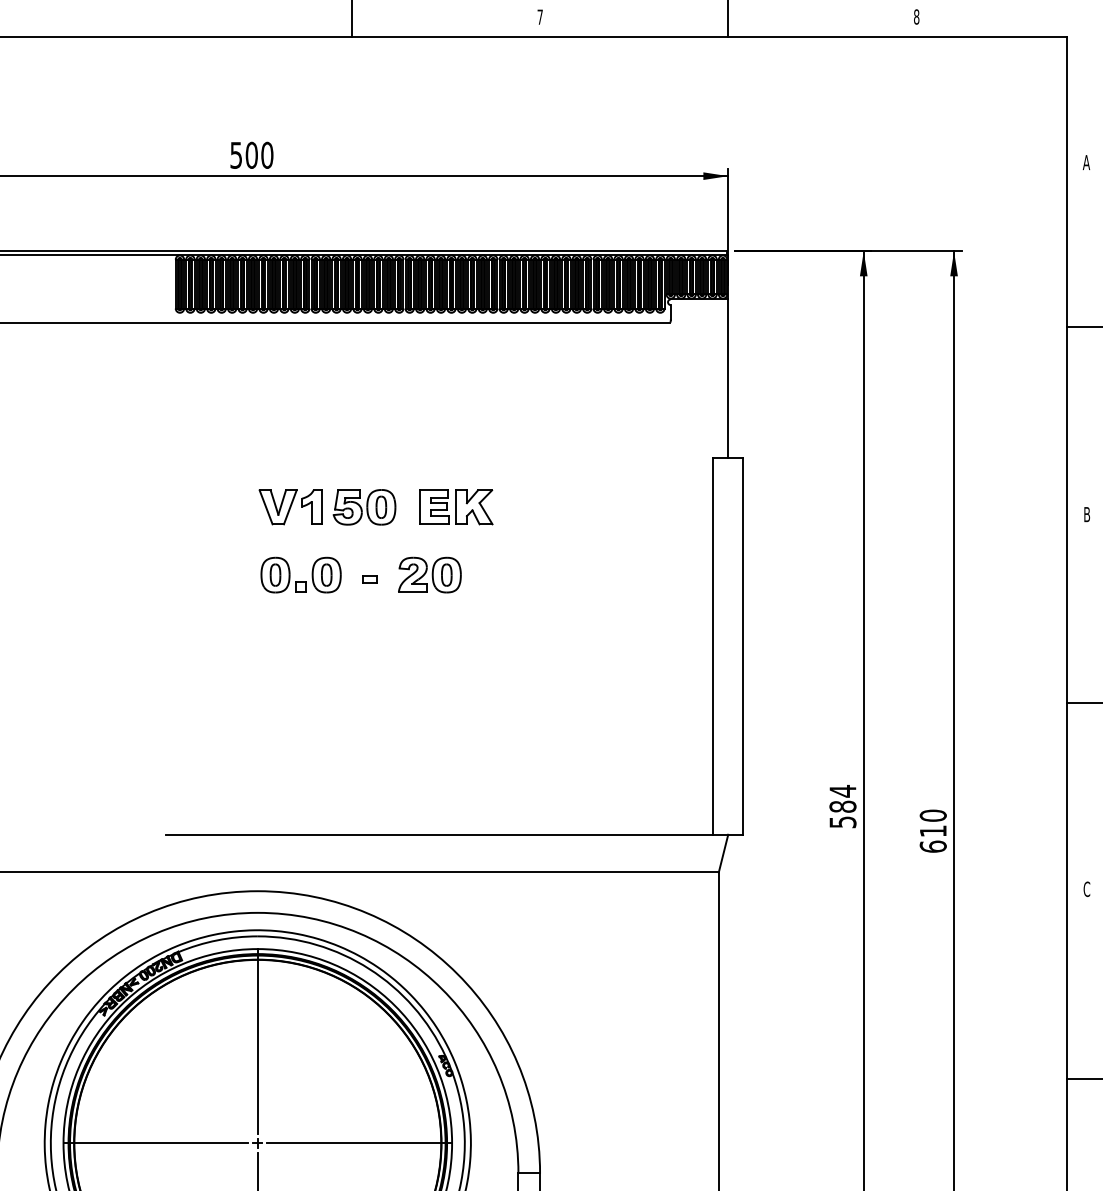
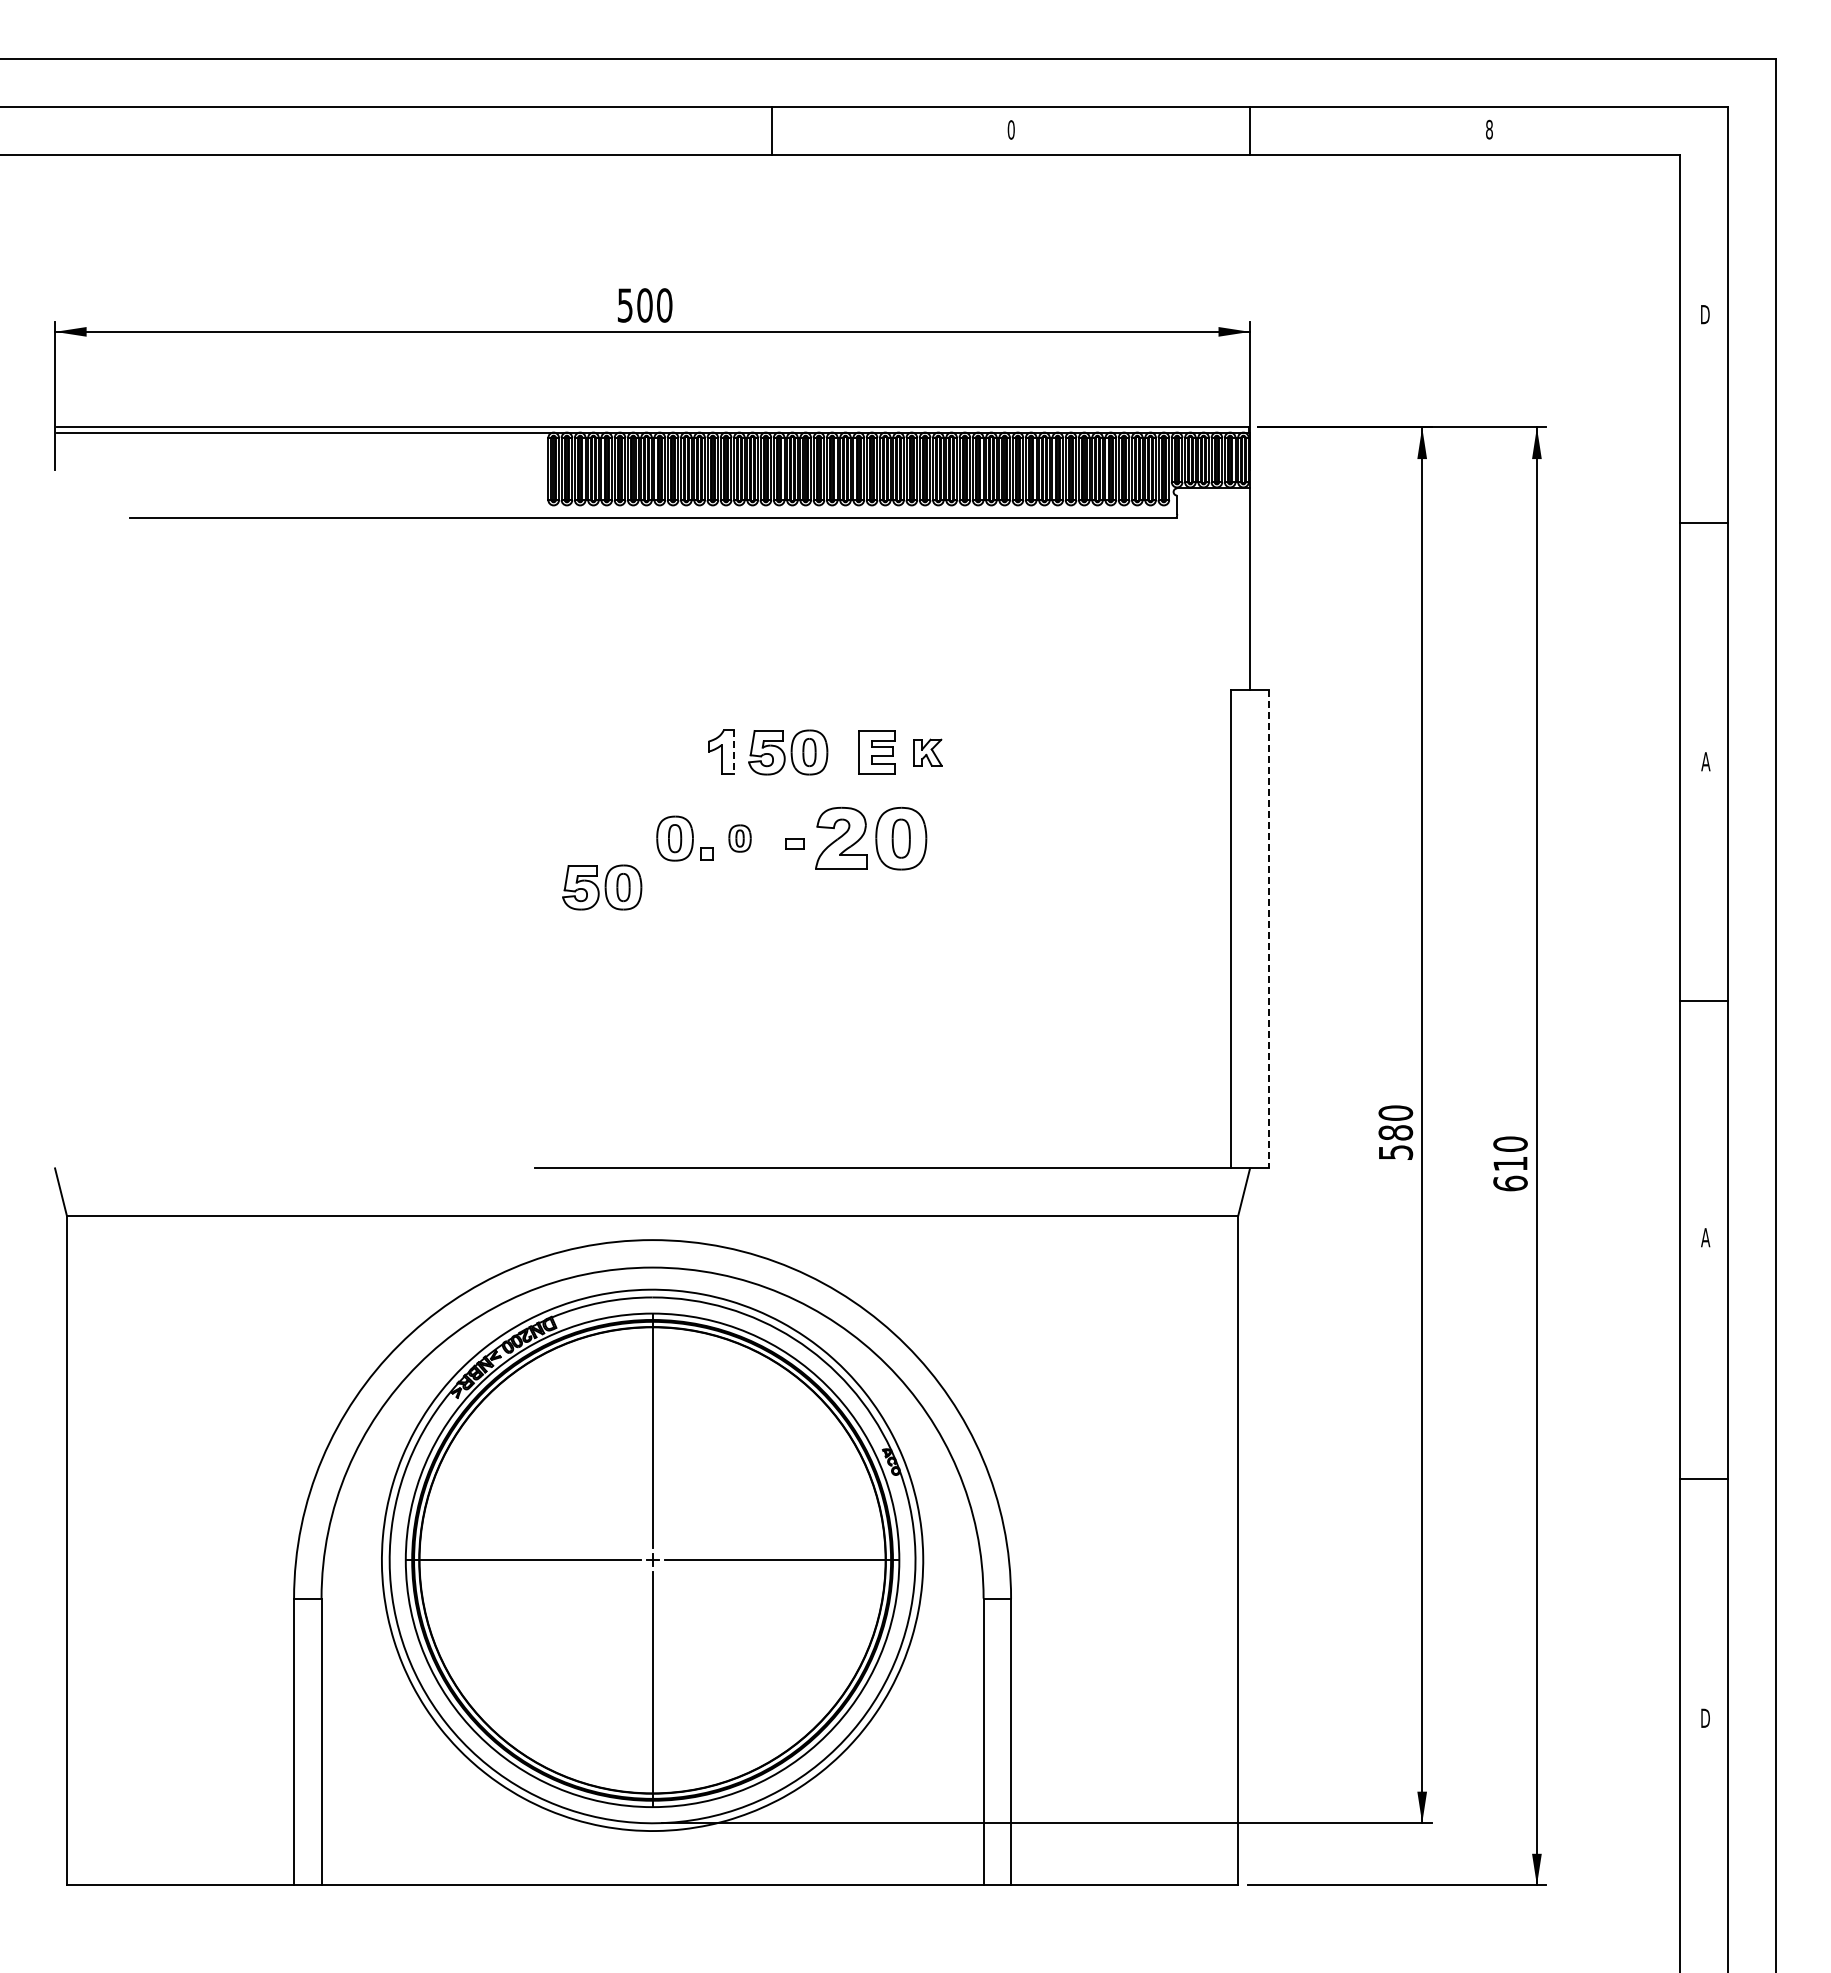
text: (539, 16) -> (1010, 129), 7 -> 0
text: (1085, 162) -> (1704, 314), A -> D
part: (278, 507) -> (678, 752), removed
line: (321, 507) -> (733, 752), solid -> dashed
part: (474, 507) -> (927, 752), size x0.6
text: (1086, 514) -> (1705, 761), B -> A
part: (326, 575) -> (739, 838), size x0.6
part: (429, 575) -> (870, 838), size x1.4
part: (218, 613) -> (602, 887), added
line: (743, 646) -> (1269, 929), solid -> dashed
text: (842, 791) -> (1395, 1113), 584 -> 580
text: (1086, 889) -> (1705, 1237), C -> A

